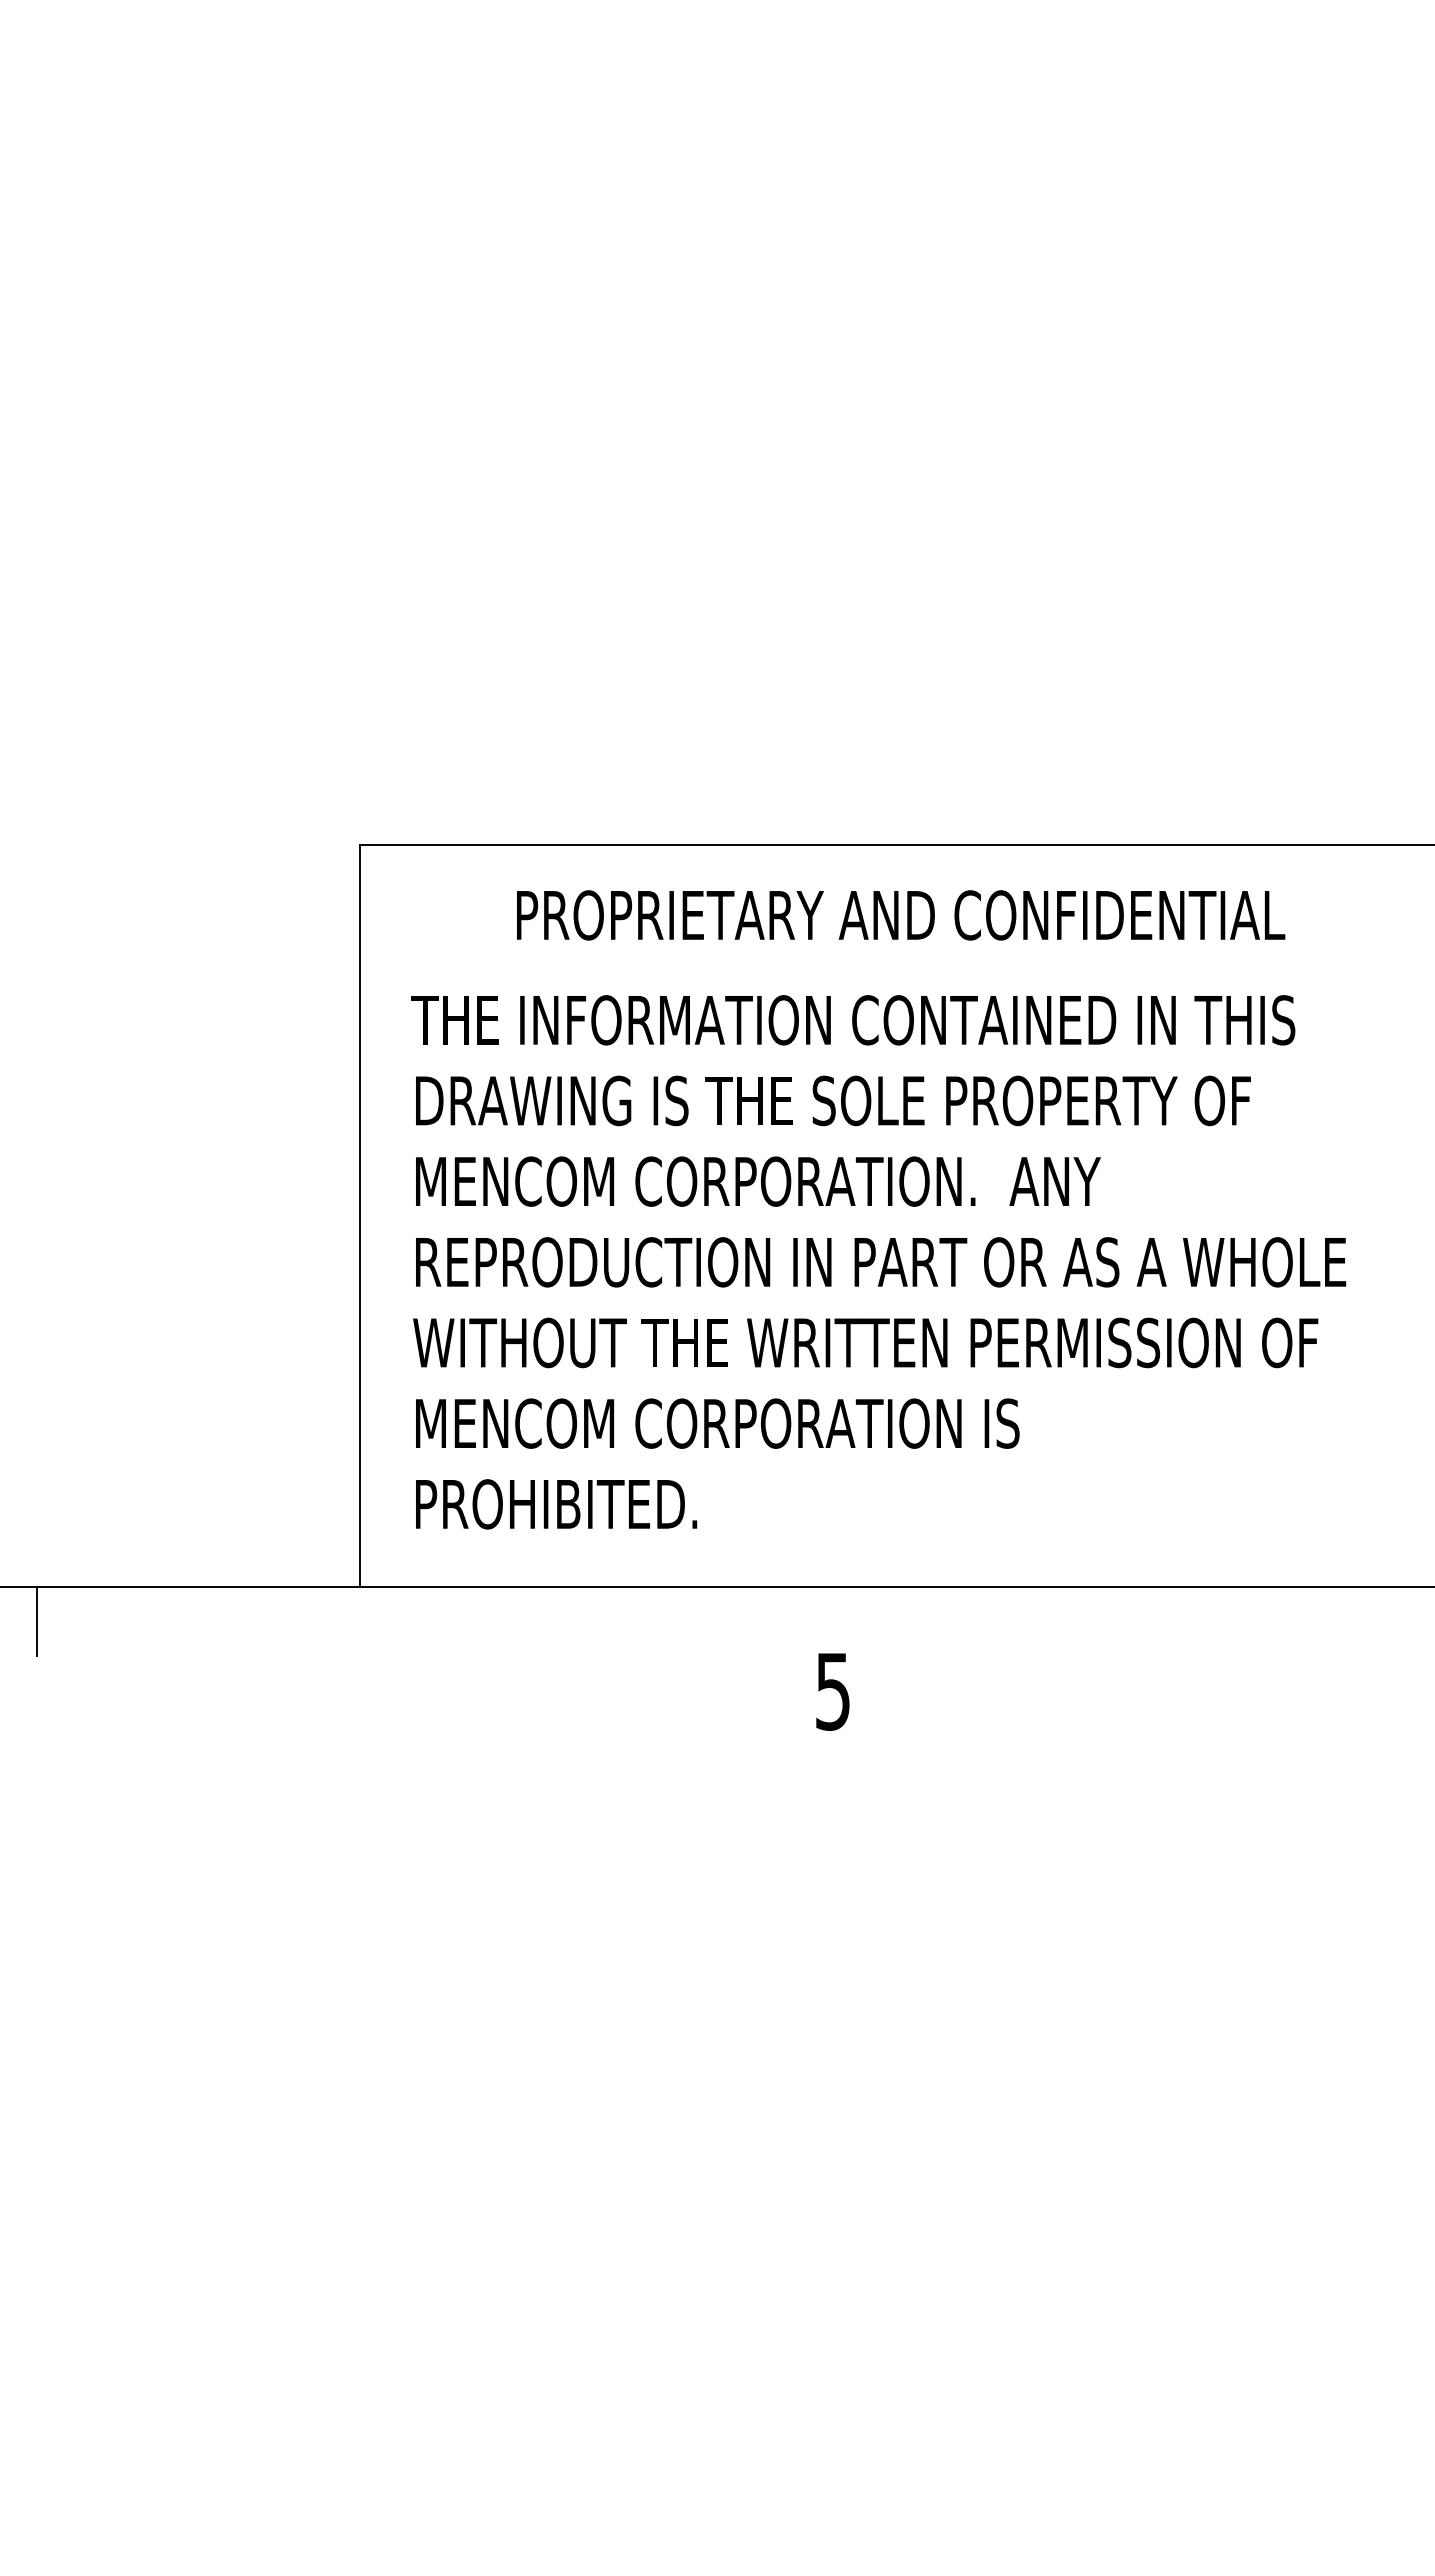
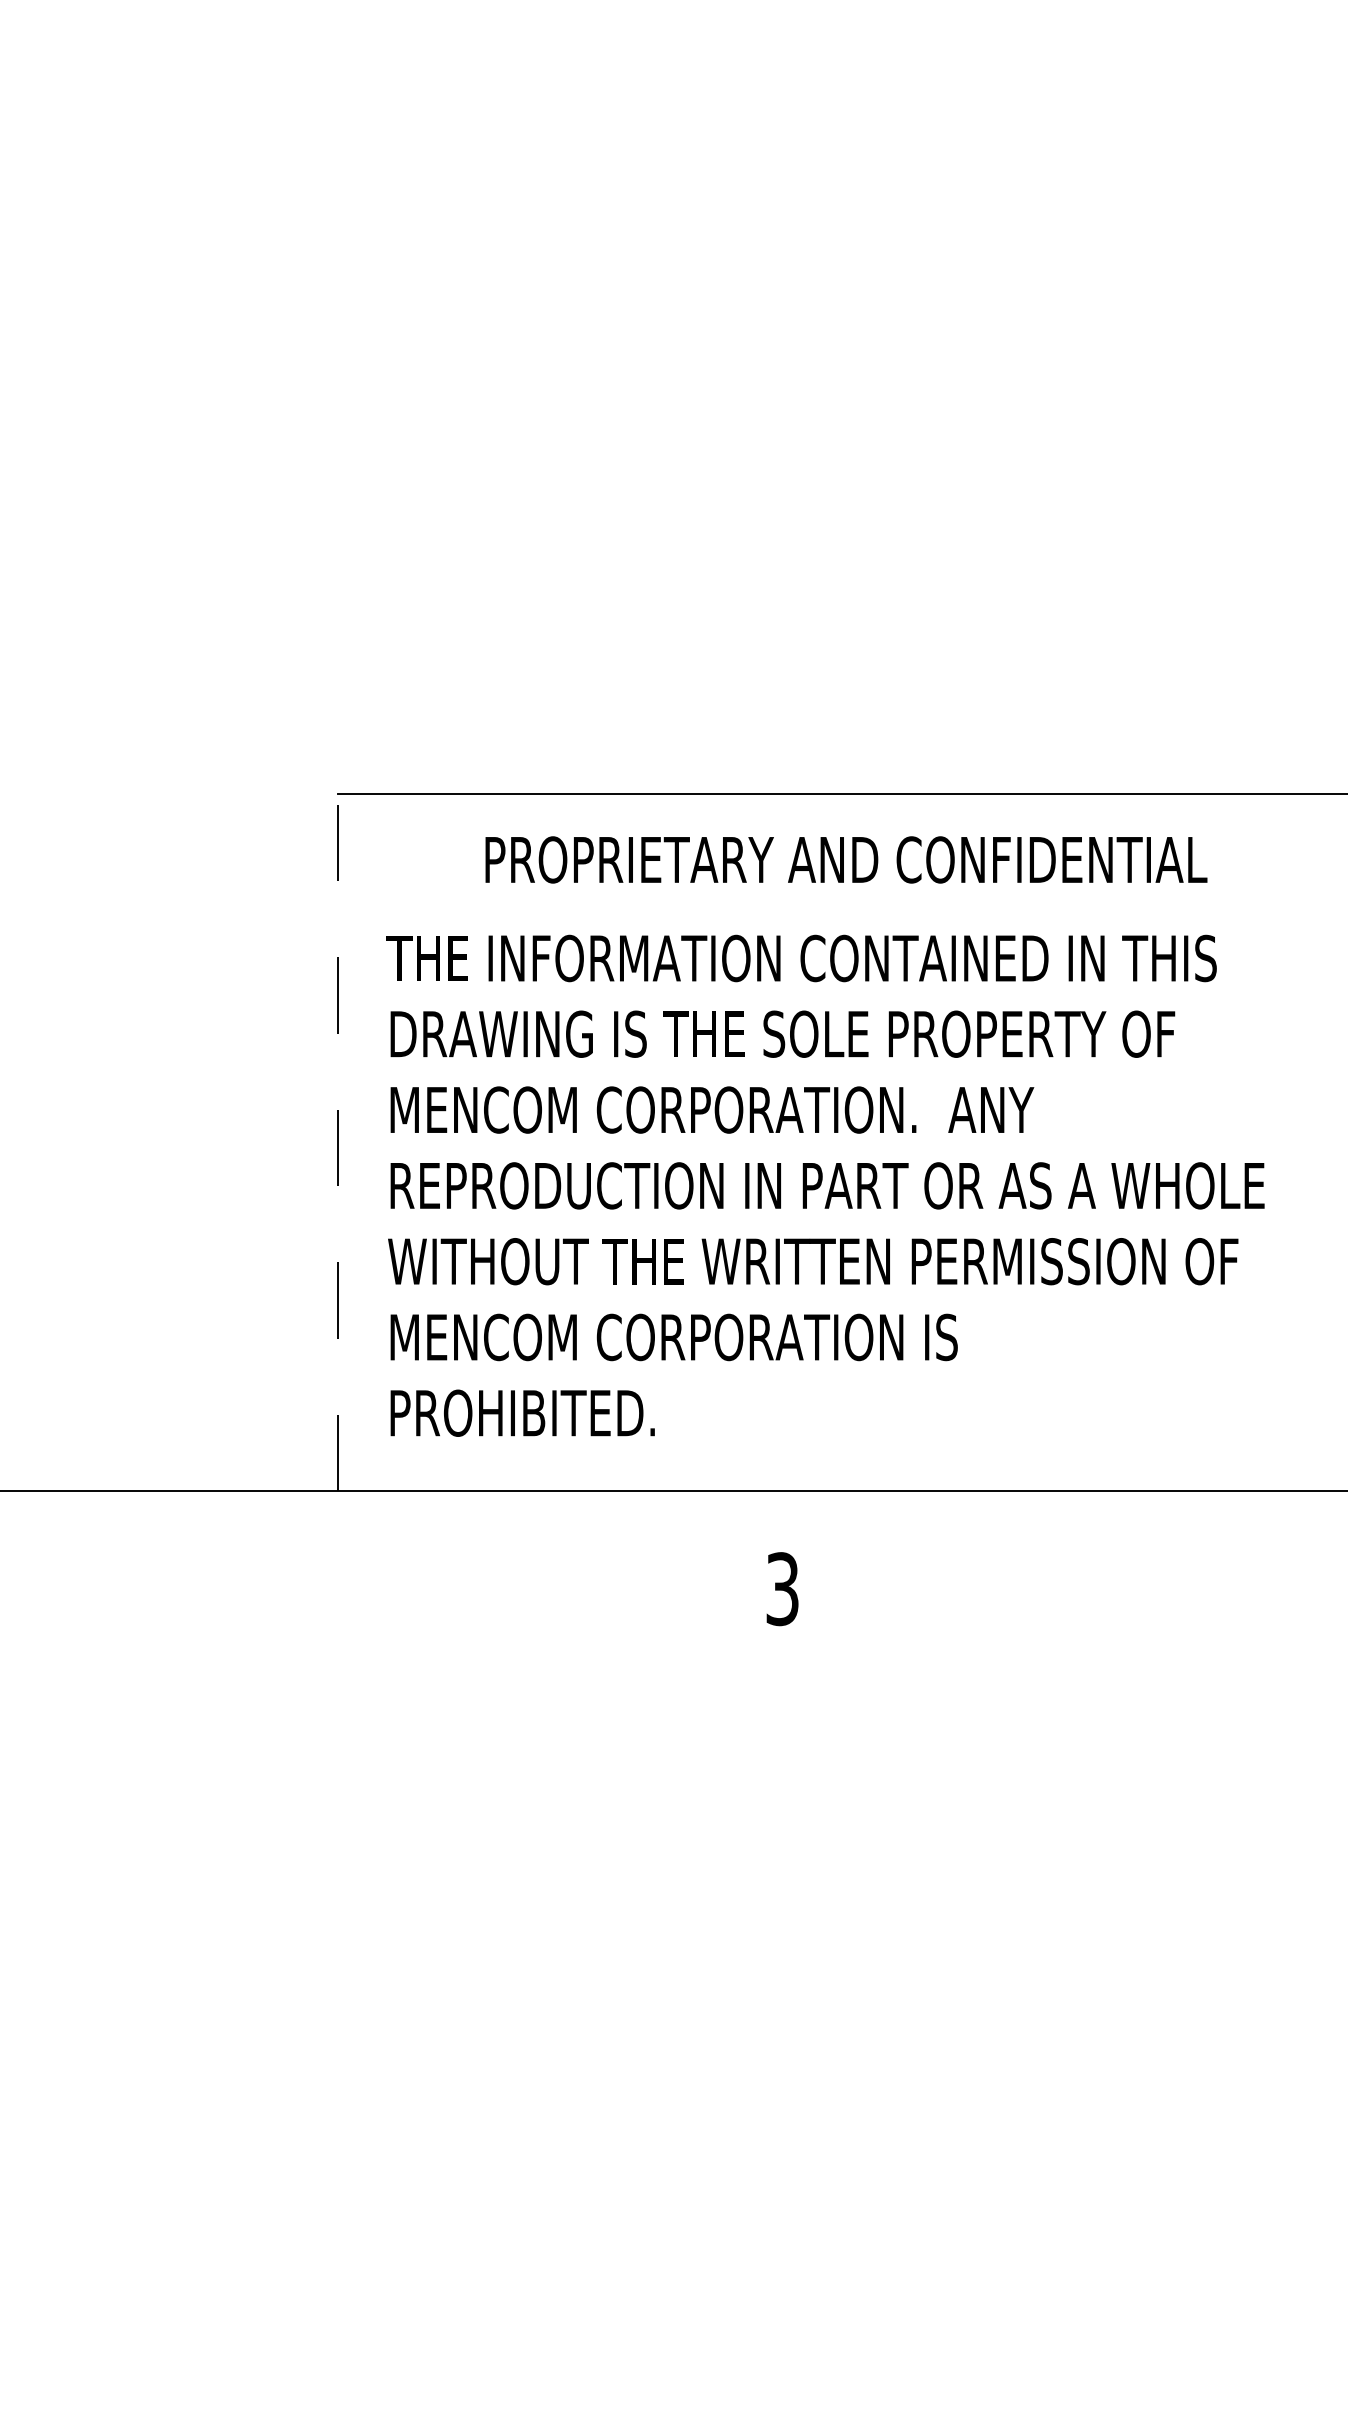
line: (360, 1215) -> (338, 1141), solid -> dashed
line: (37, 1621) -> (35, 1523), removed
text: (832, 1691) -> (782, 1589), 5 -> 3

